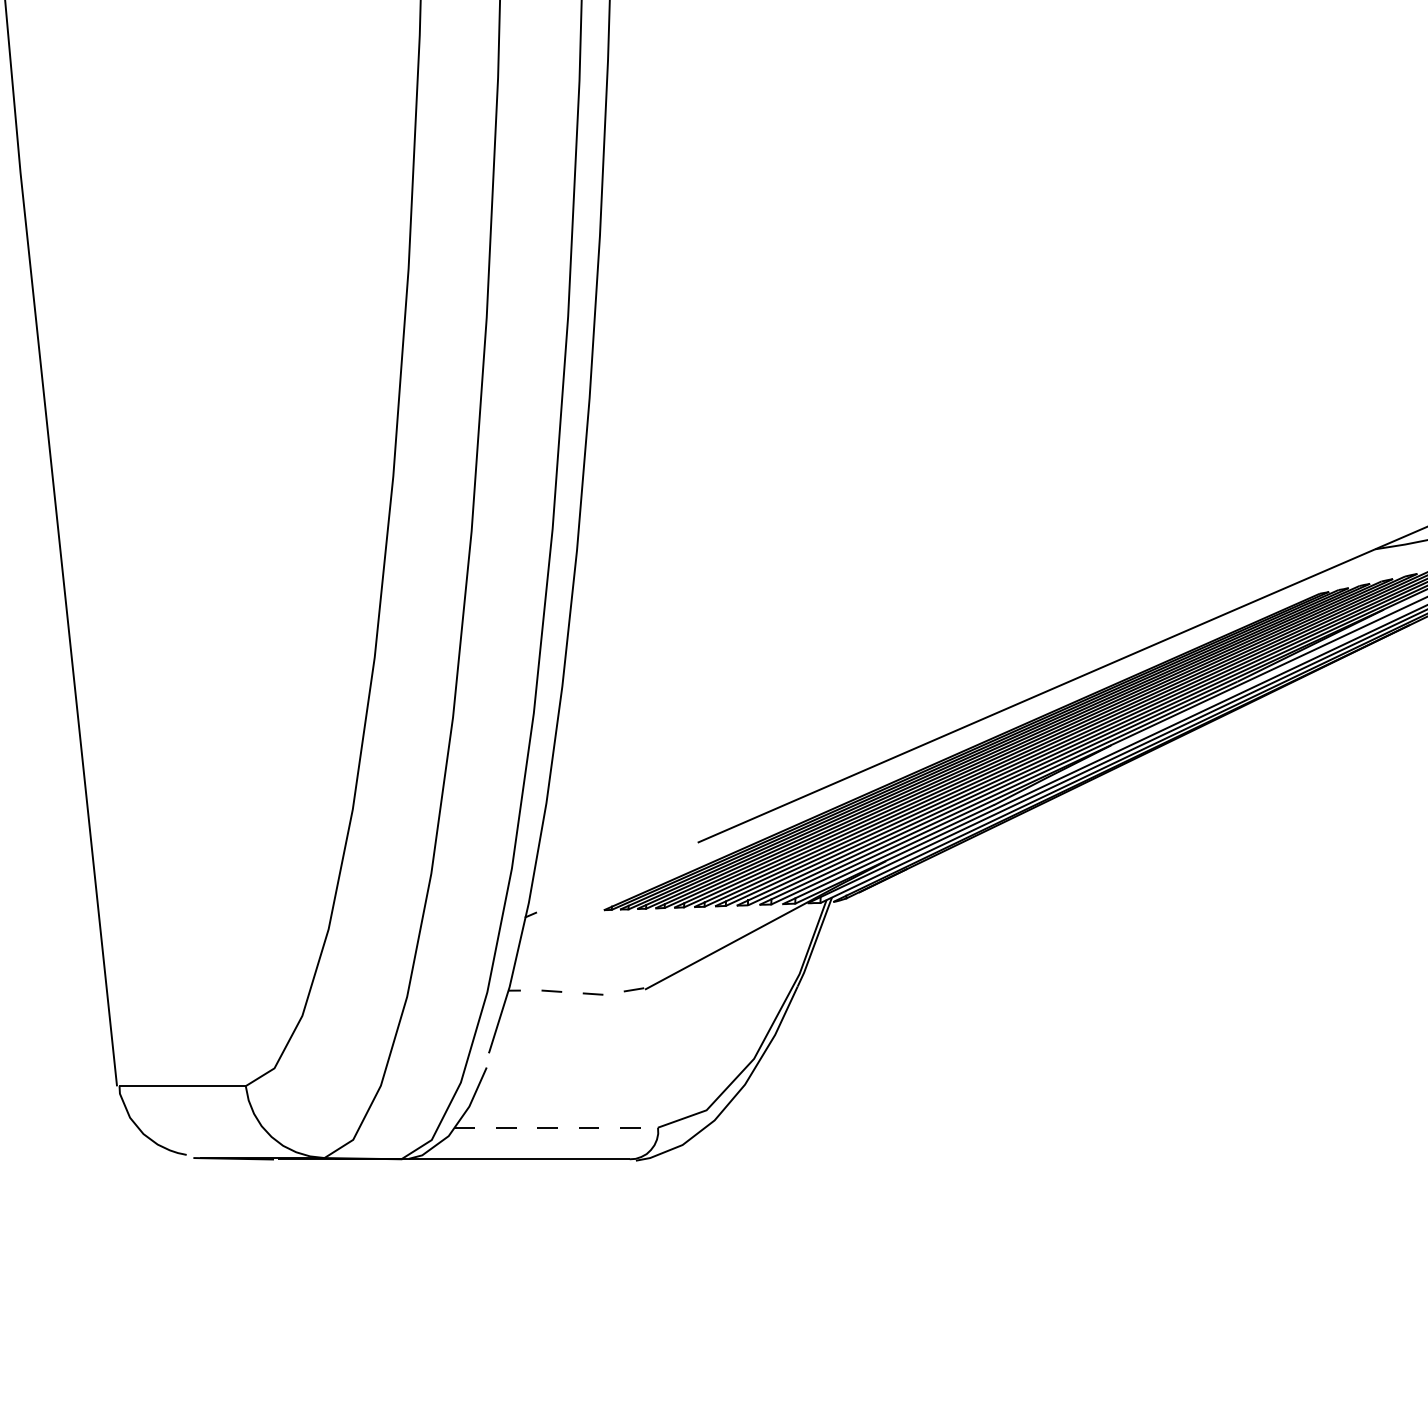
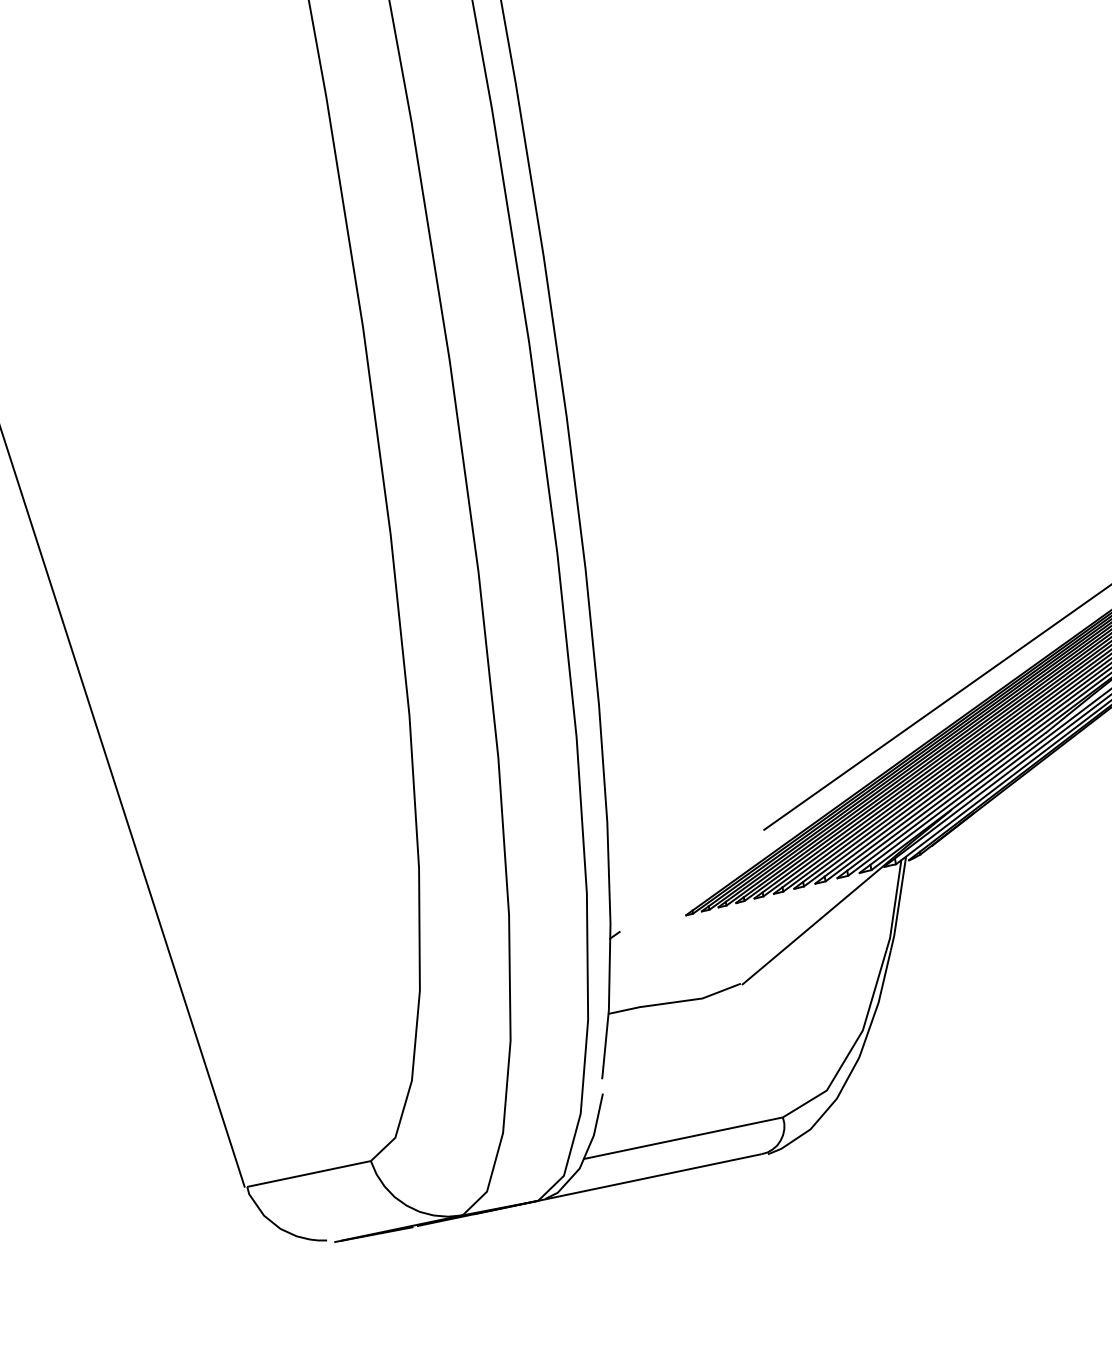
line: (577, 992) -> (676, 1001), dashed -> solid
line: (555, 1127) -> (682, 1138), dashed -> solid

